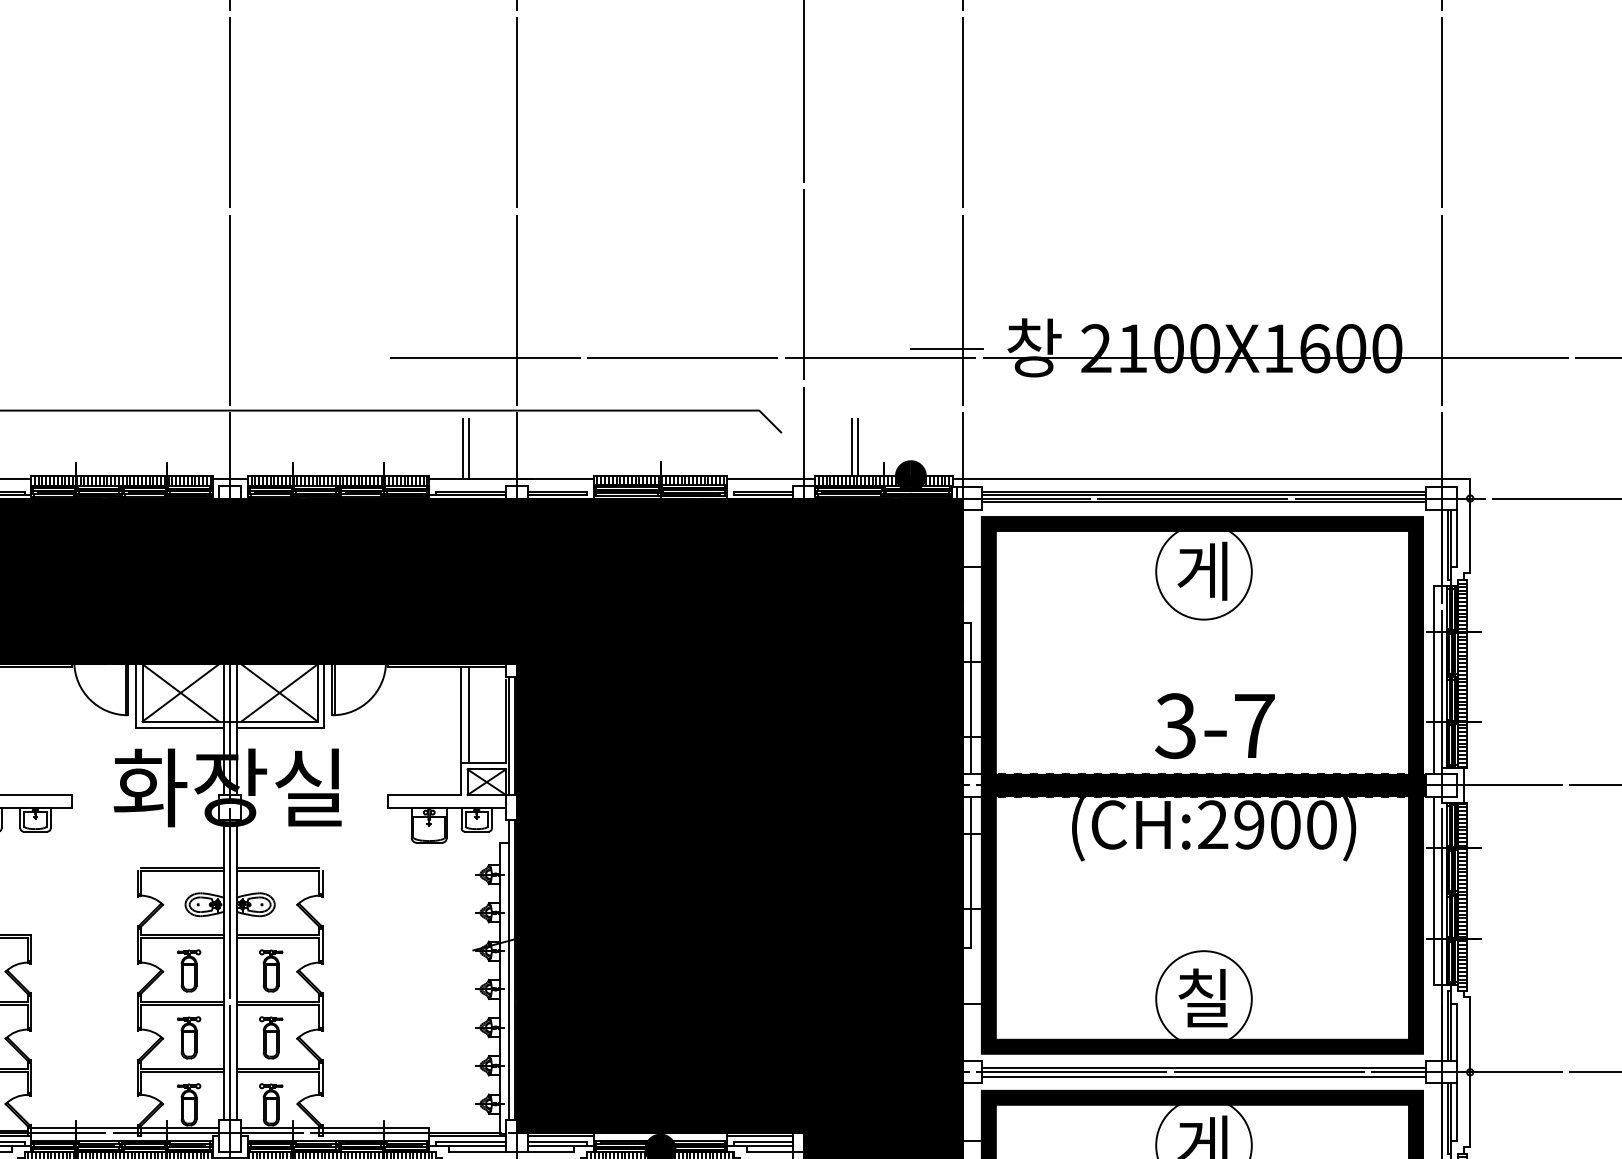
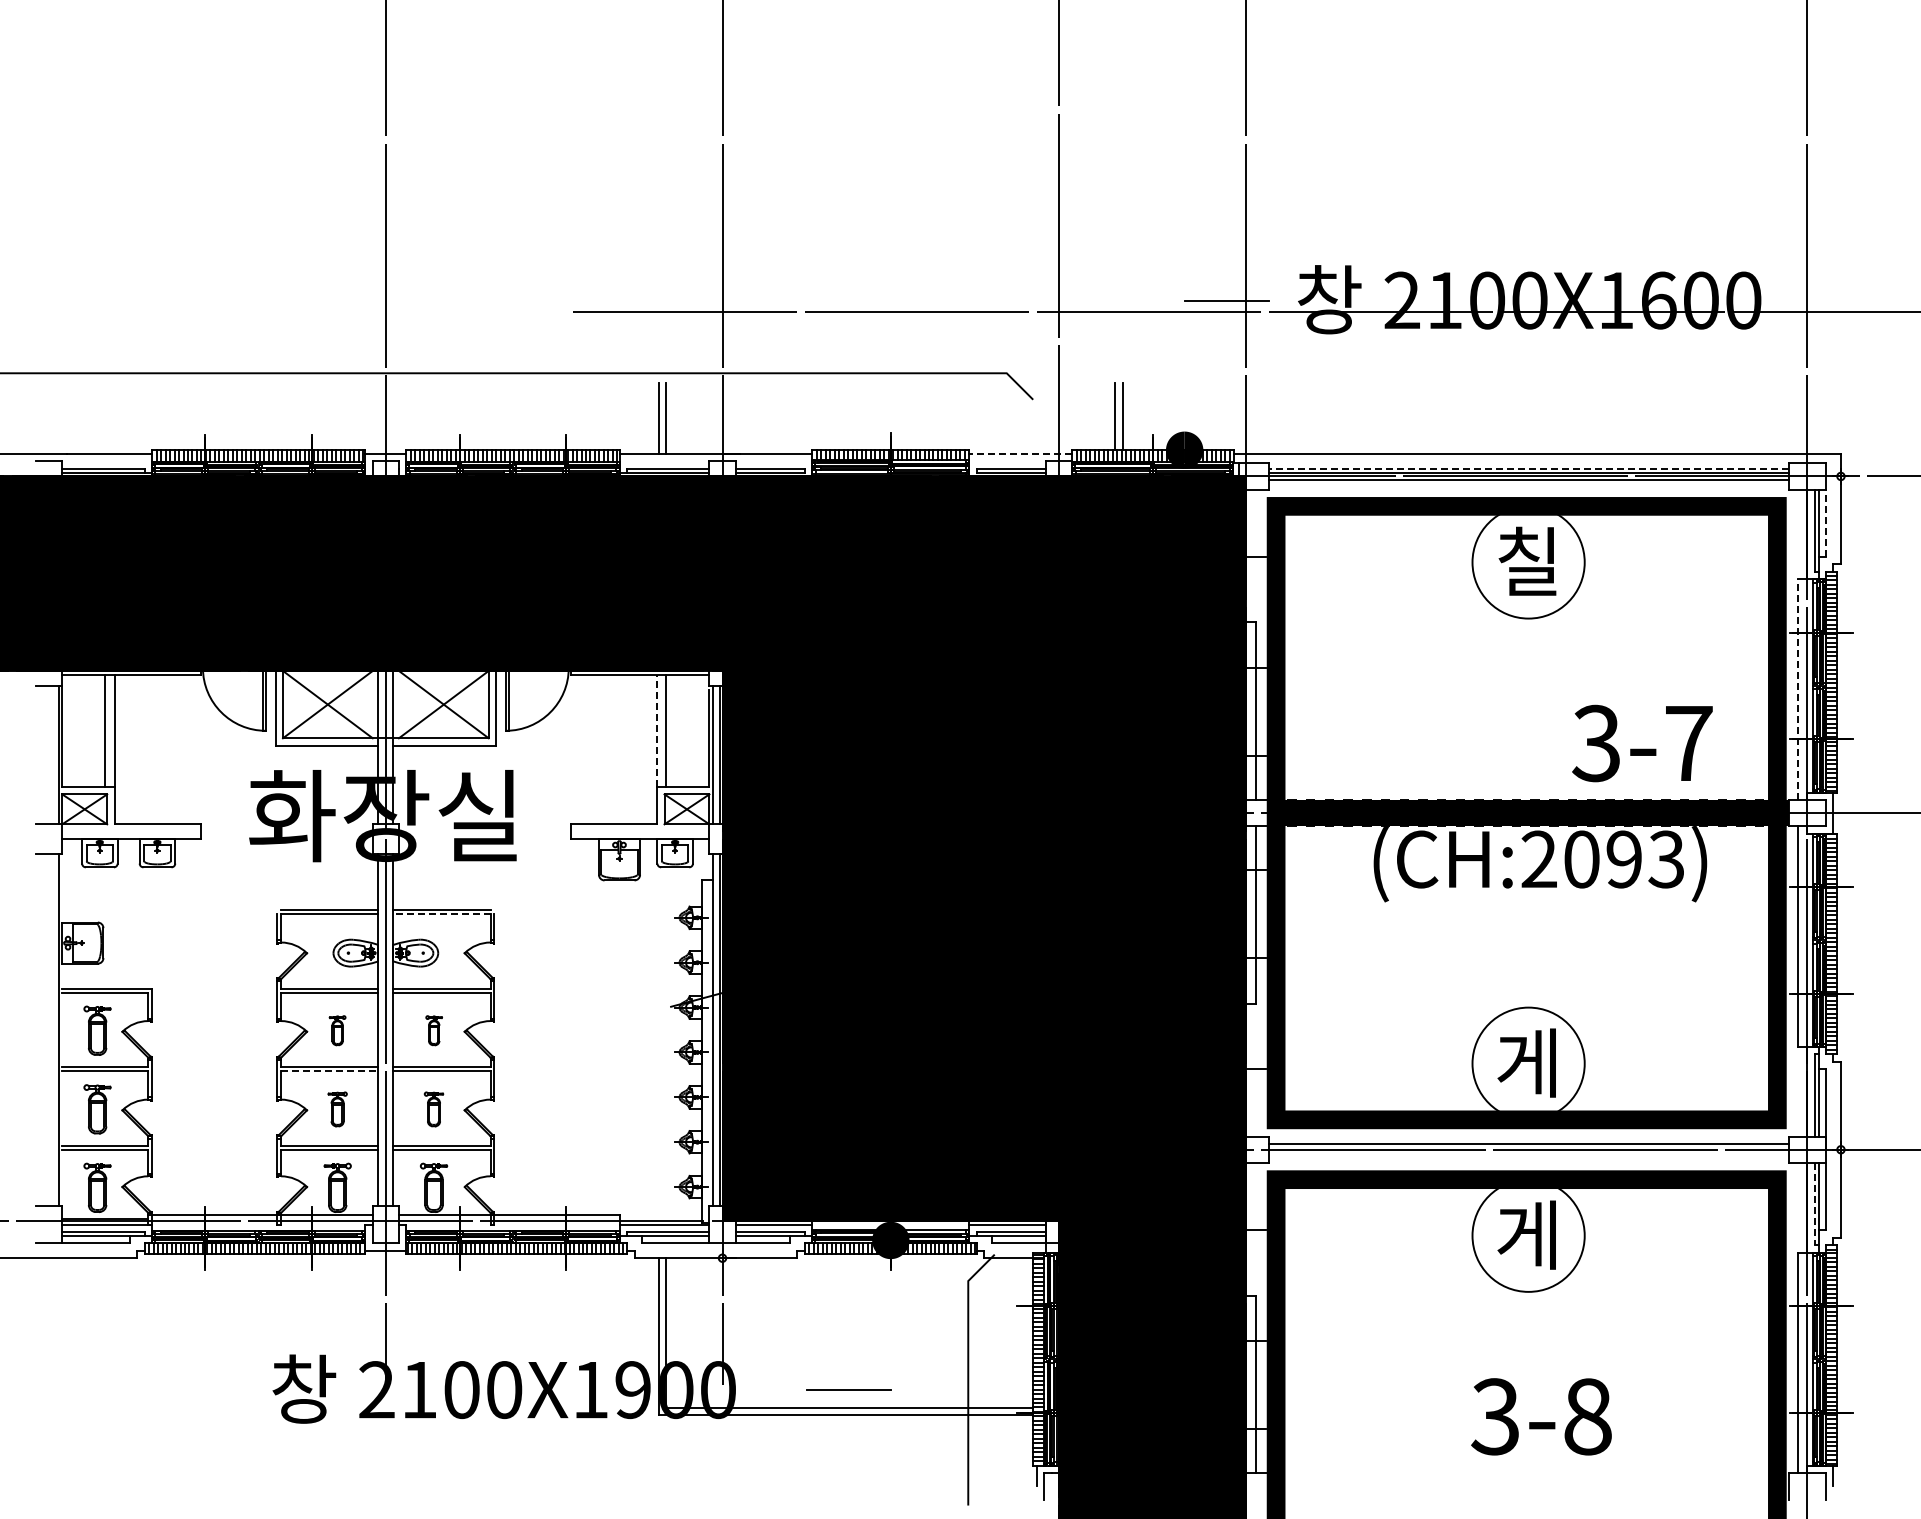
line: (771, 479) -> (1020, 454), solid -> dashed
line: (1203, 491) -> (1528, 468), solid -> dashed
line: (1457, 538) -> (1825, 523), solid -> dashed
text: (1202, 570) -> (1526, 561), 게 -> 칠
line: (1433, 680) -> (1797, 689), solid -> dashed
line: (461, 715) -> (657, 730), solid -> dashed
text: (1215, 726) -> (1642, 743), moved
text: (1285, 824) -> (1624, 859), (CH:2900) -> (CH:2093)
line: (277, 871) -> (441, 914), solid -> dashed
part: (188, 970) -> (337, 1030), size x0.6
part: (271, 970) -> (434, 1030), size x0.6
text: (1202, 997) -> (1526, 1062), 칠 -> 게
line: (182, 1005) -> (329, 1071), solid -> dashed
part: (188, 1037) -> (337, 1109), size x0.7
part: (270, 1037) -> (433, 1109), size x0.7
line: (1203, 1077) -> (1528, 1155), removed
line: (1447, 1118) -> (1814, 1204), solid -> dashed

